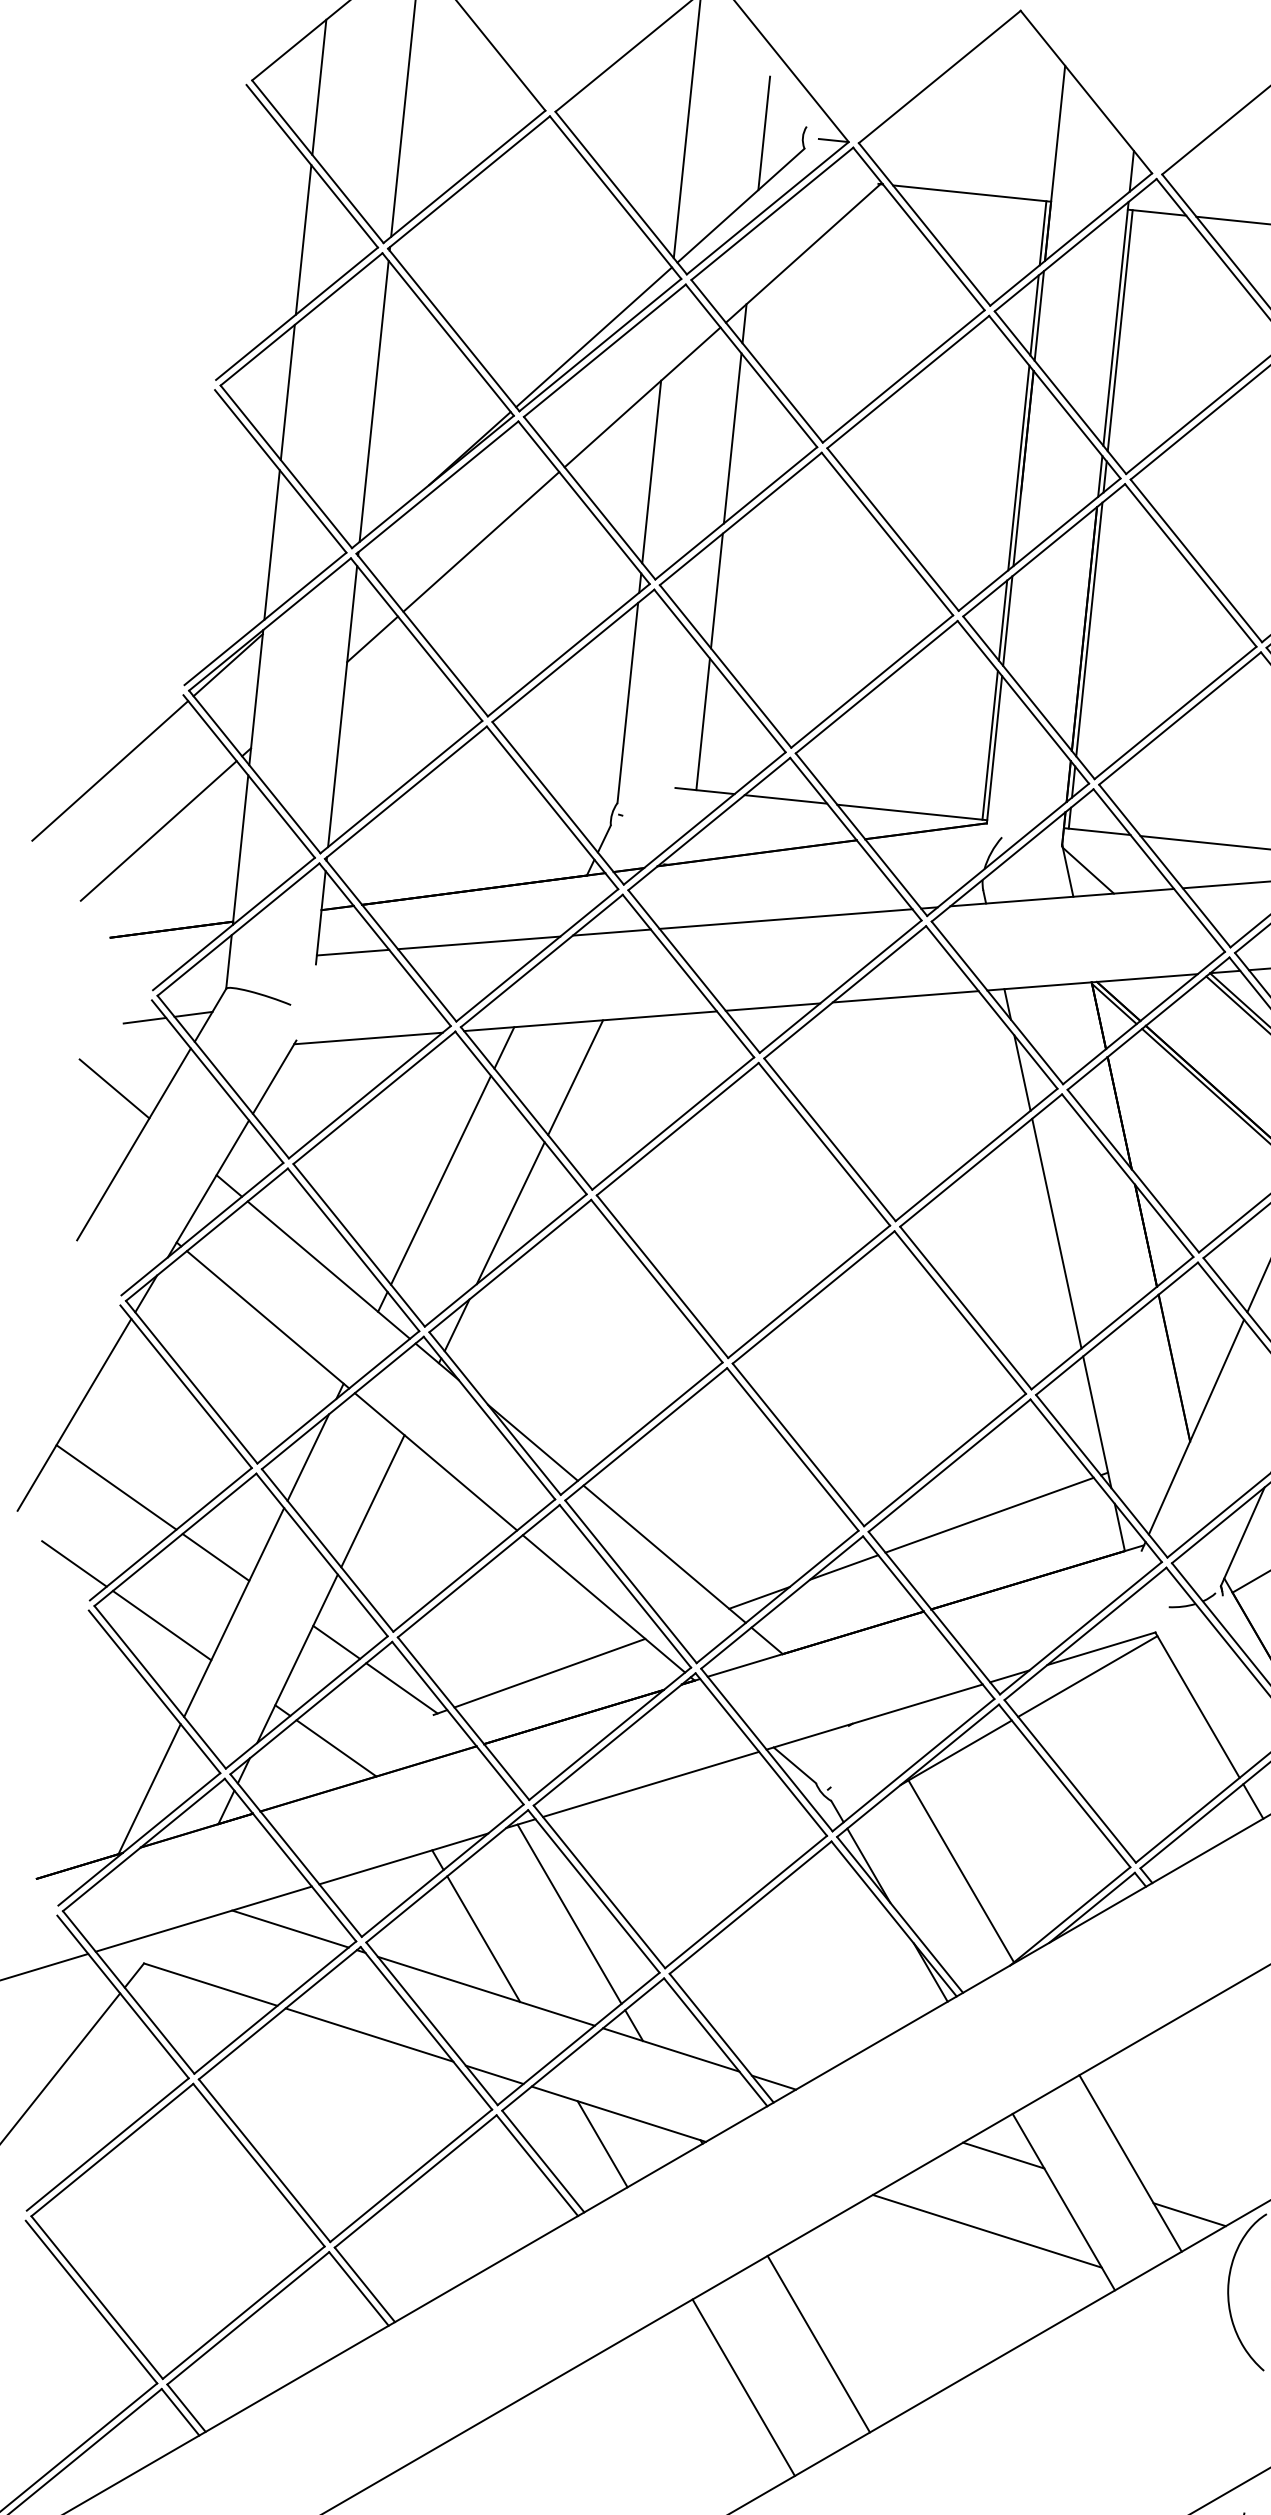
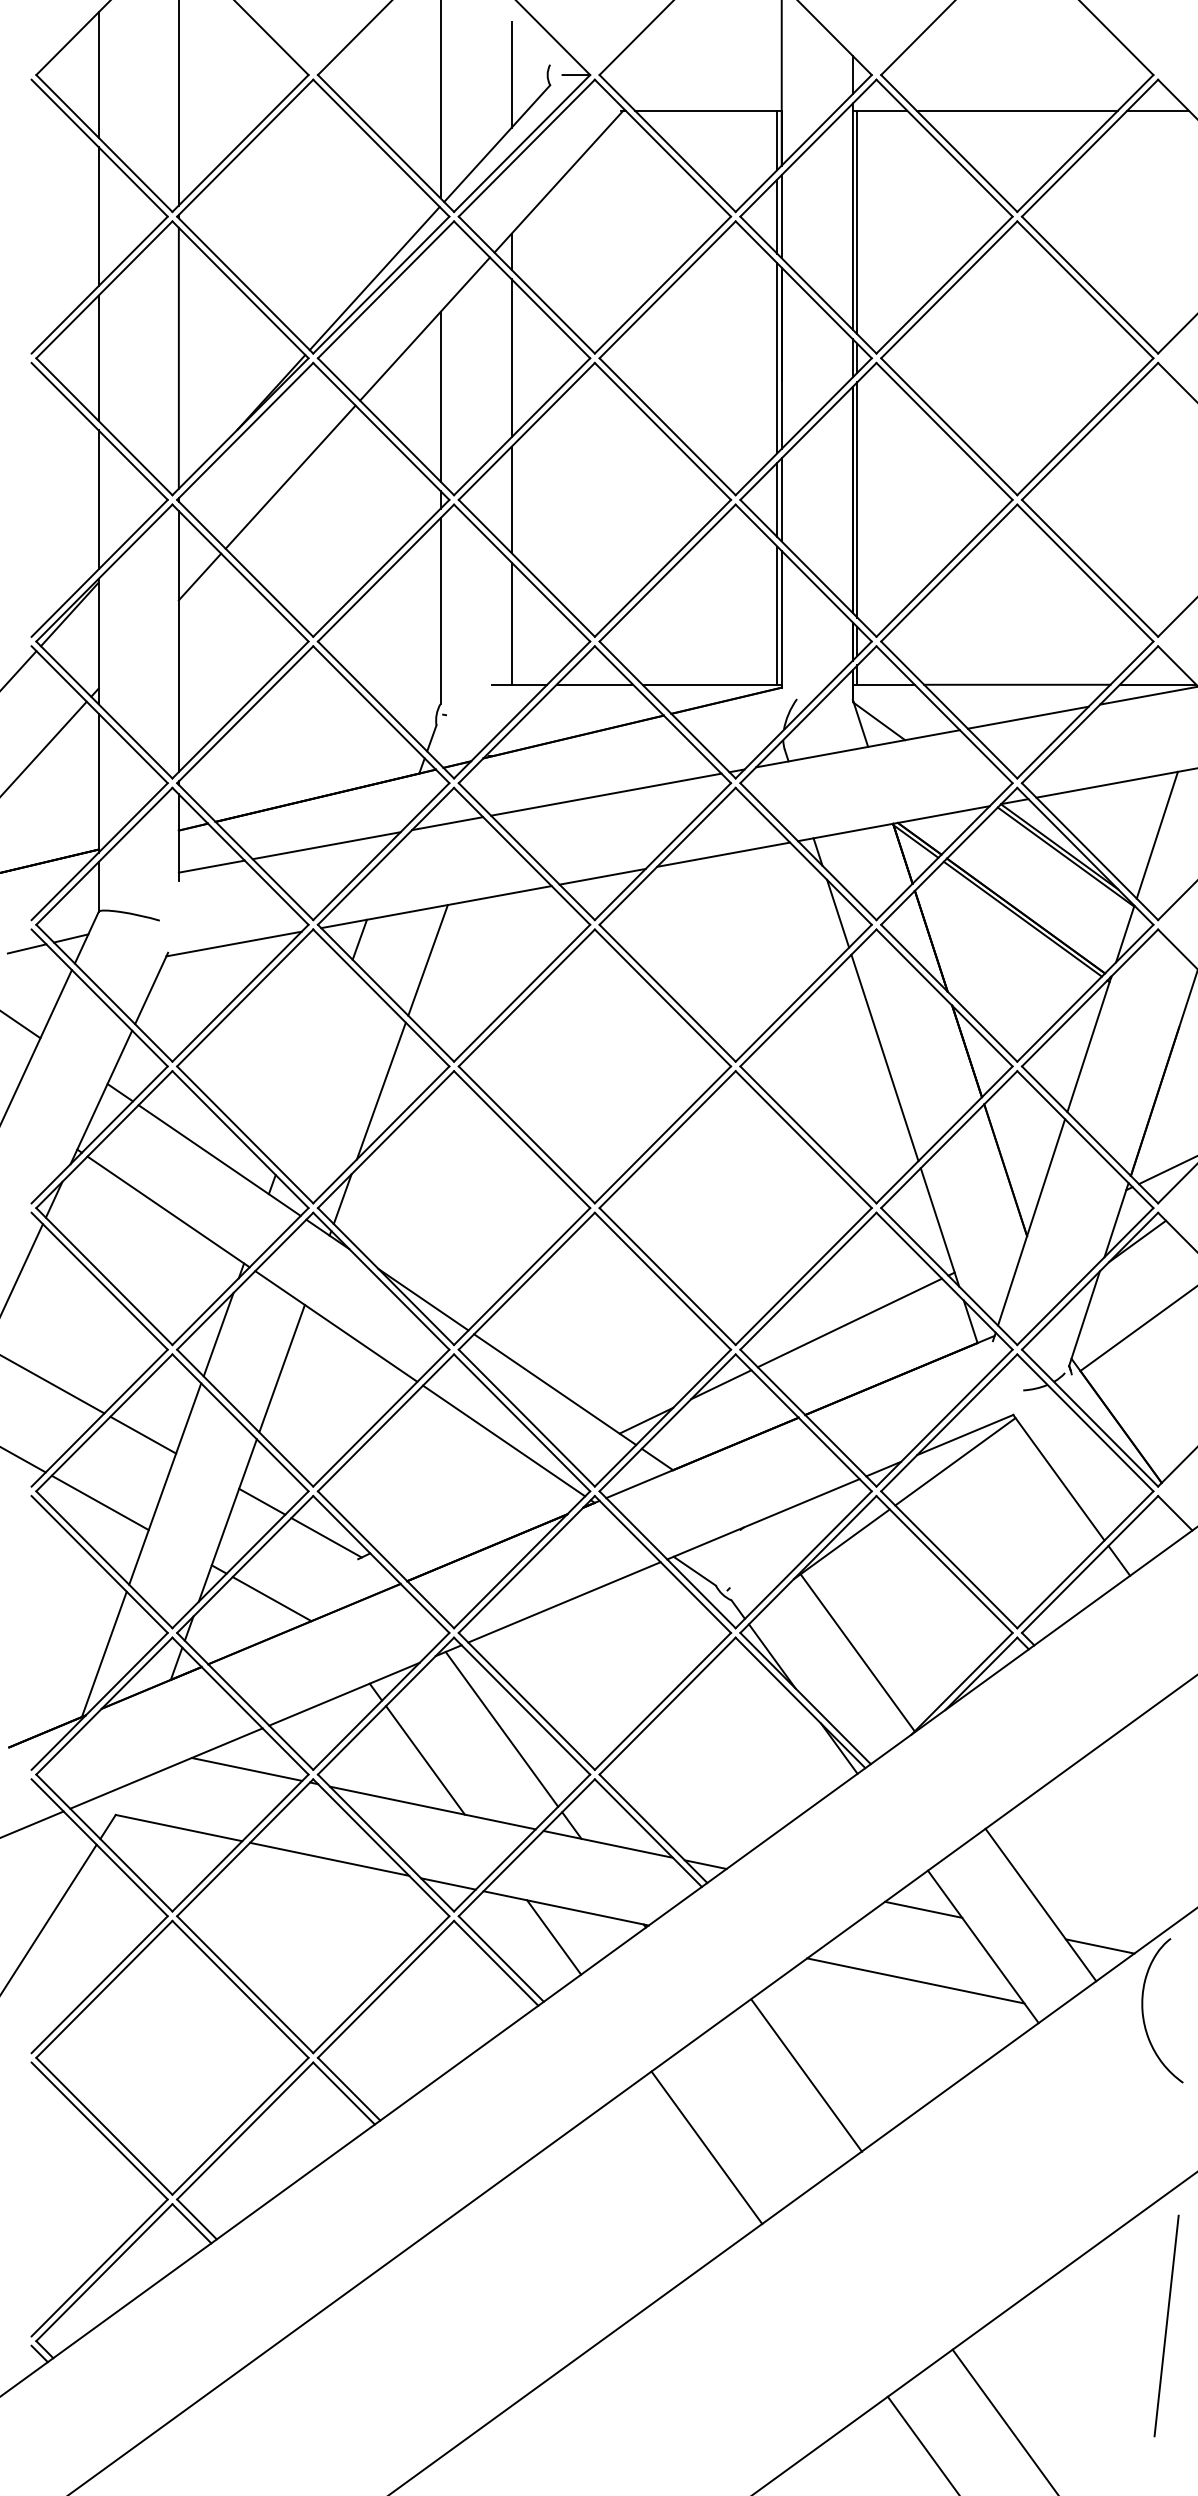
line: (441, 1180) -> (314, 1067), removed
line: (549, 1672) -> (460, 1509), removed
line: (818, 2344) -> (806, 2075), moved

